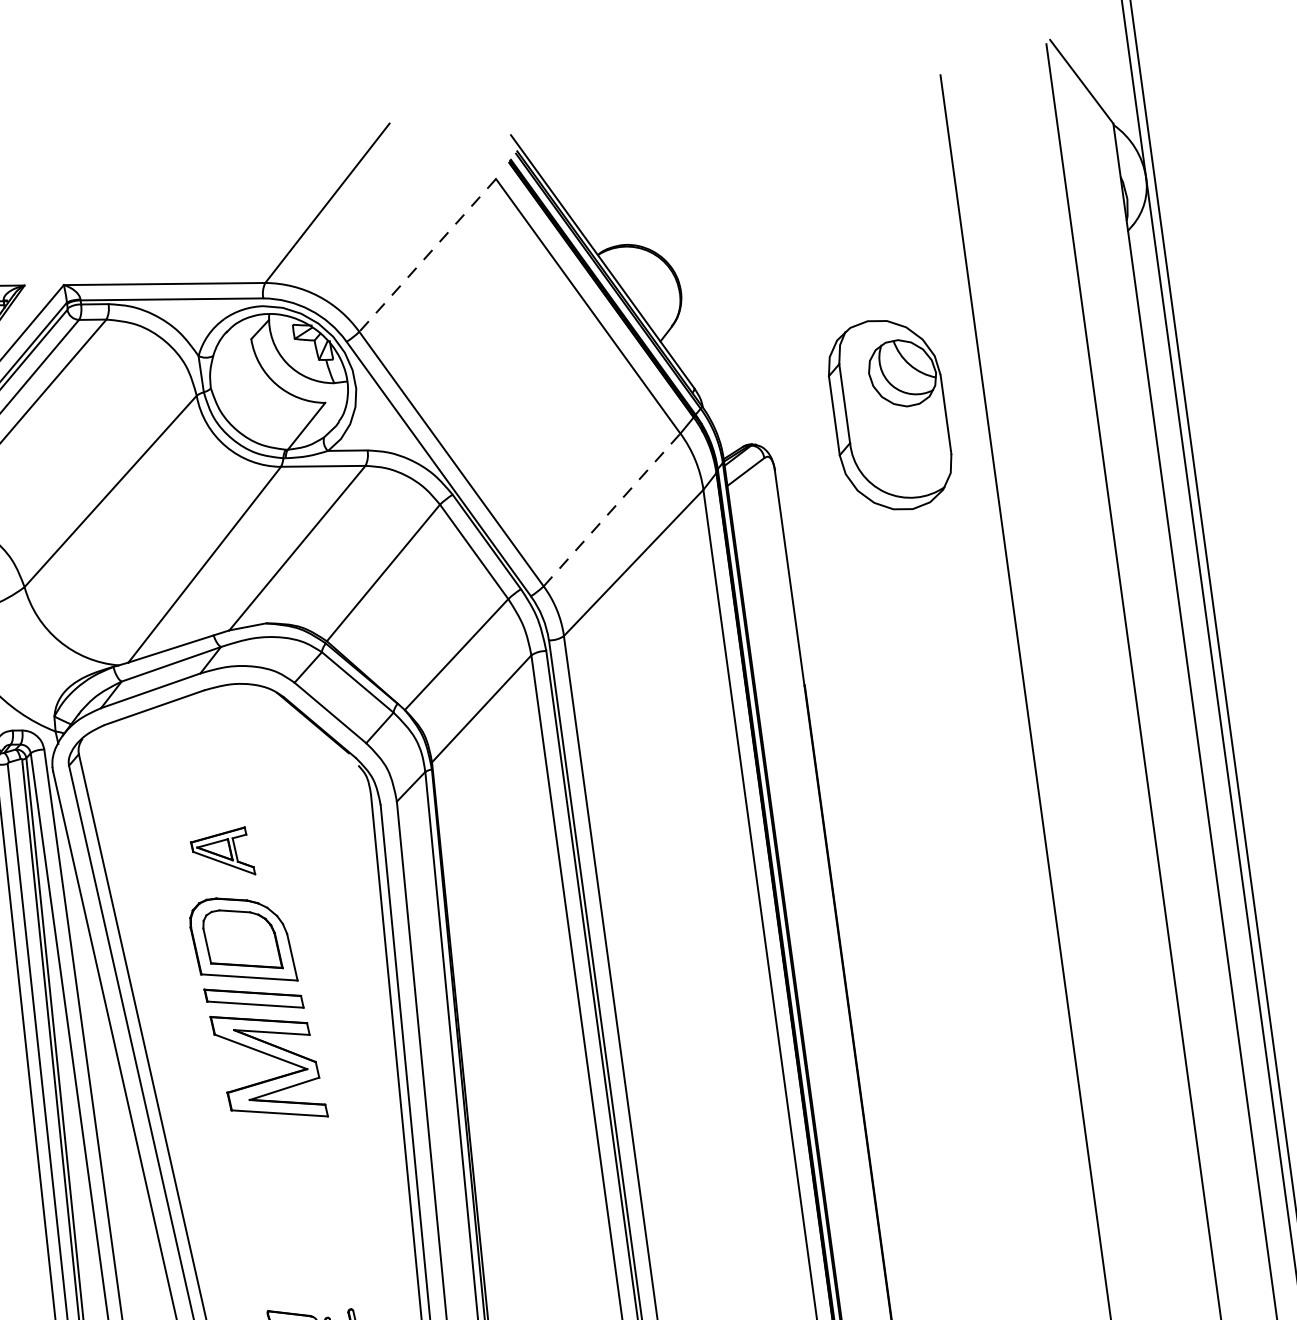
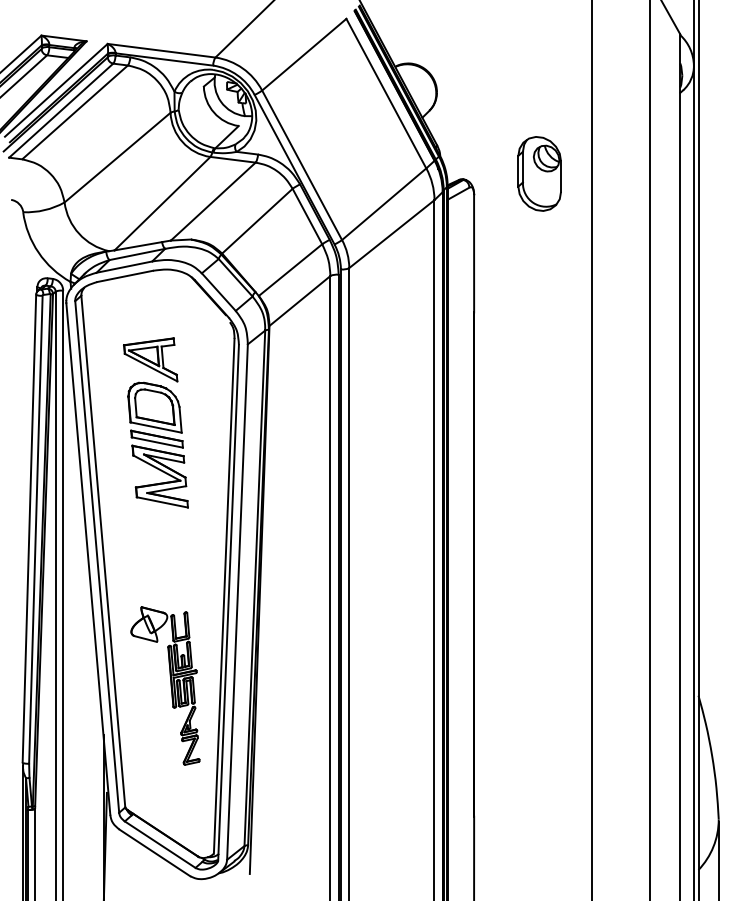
line: (426, 257) -> (303, 55), dashed -> solid
part: (889, 414) -> (539, 173), size x0.71
line: (612, 508) -> (384, 203), dashed -> solid
part: (221, 853) -> (150, 359), size x1.67

